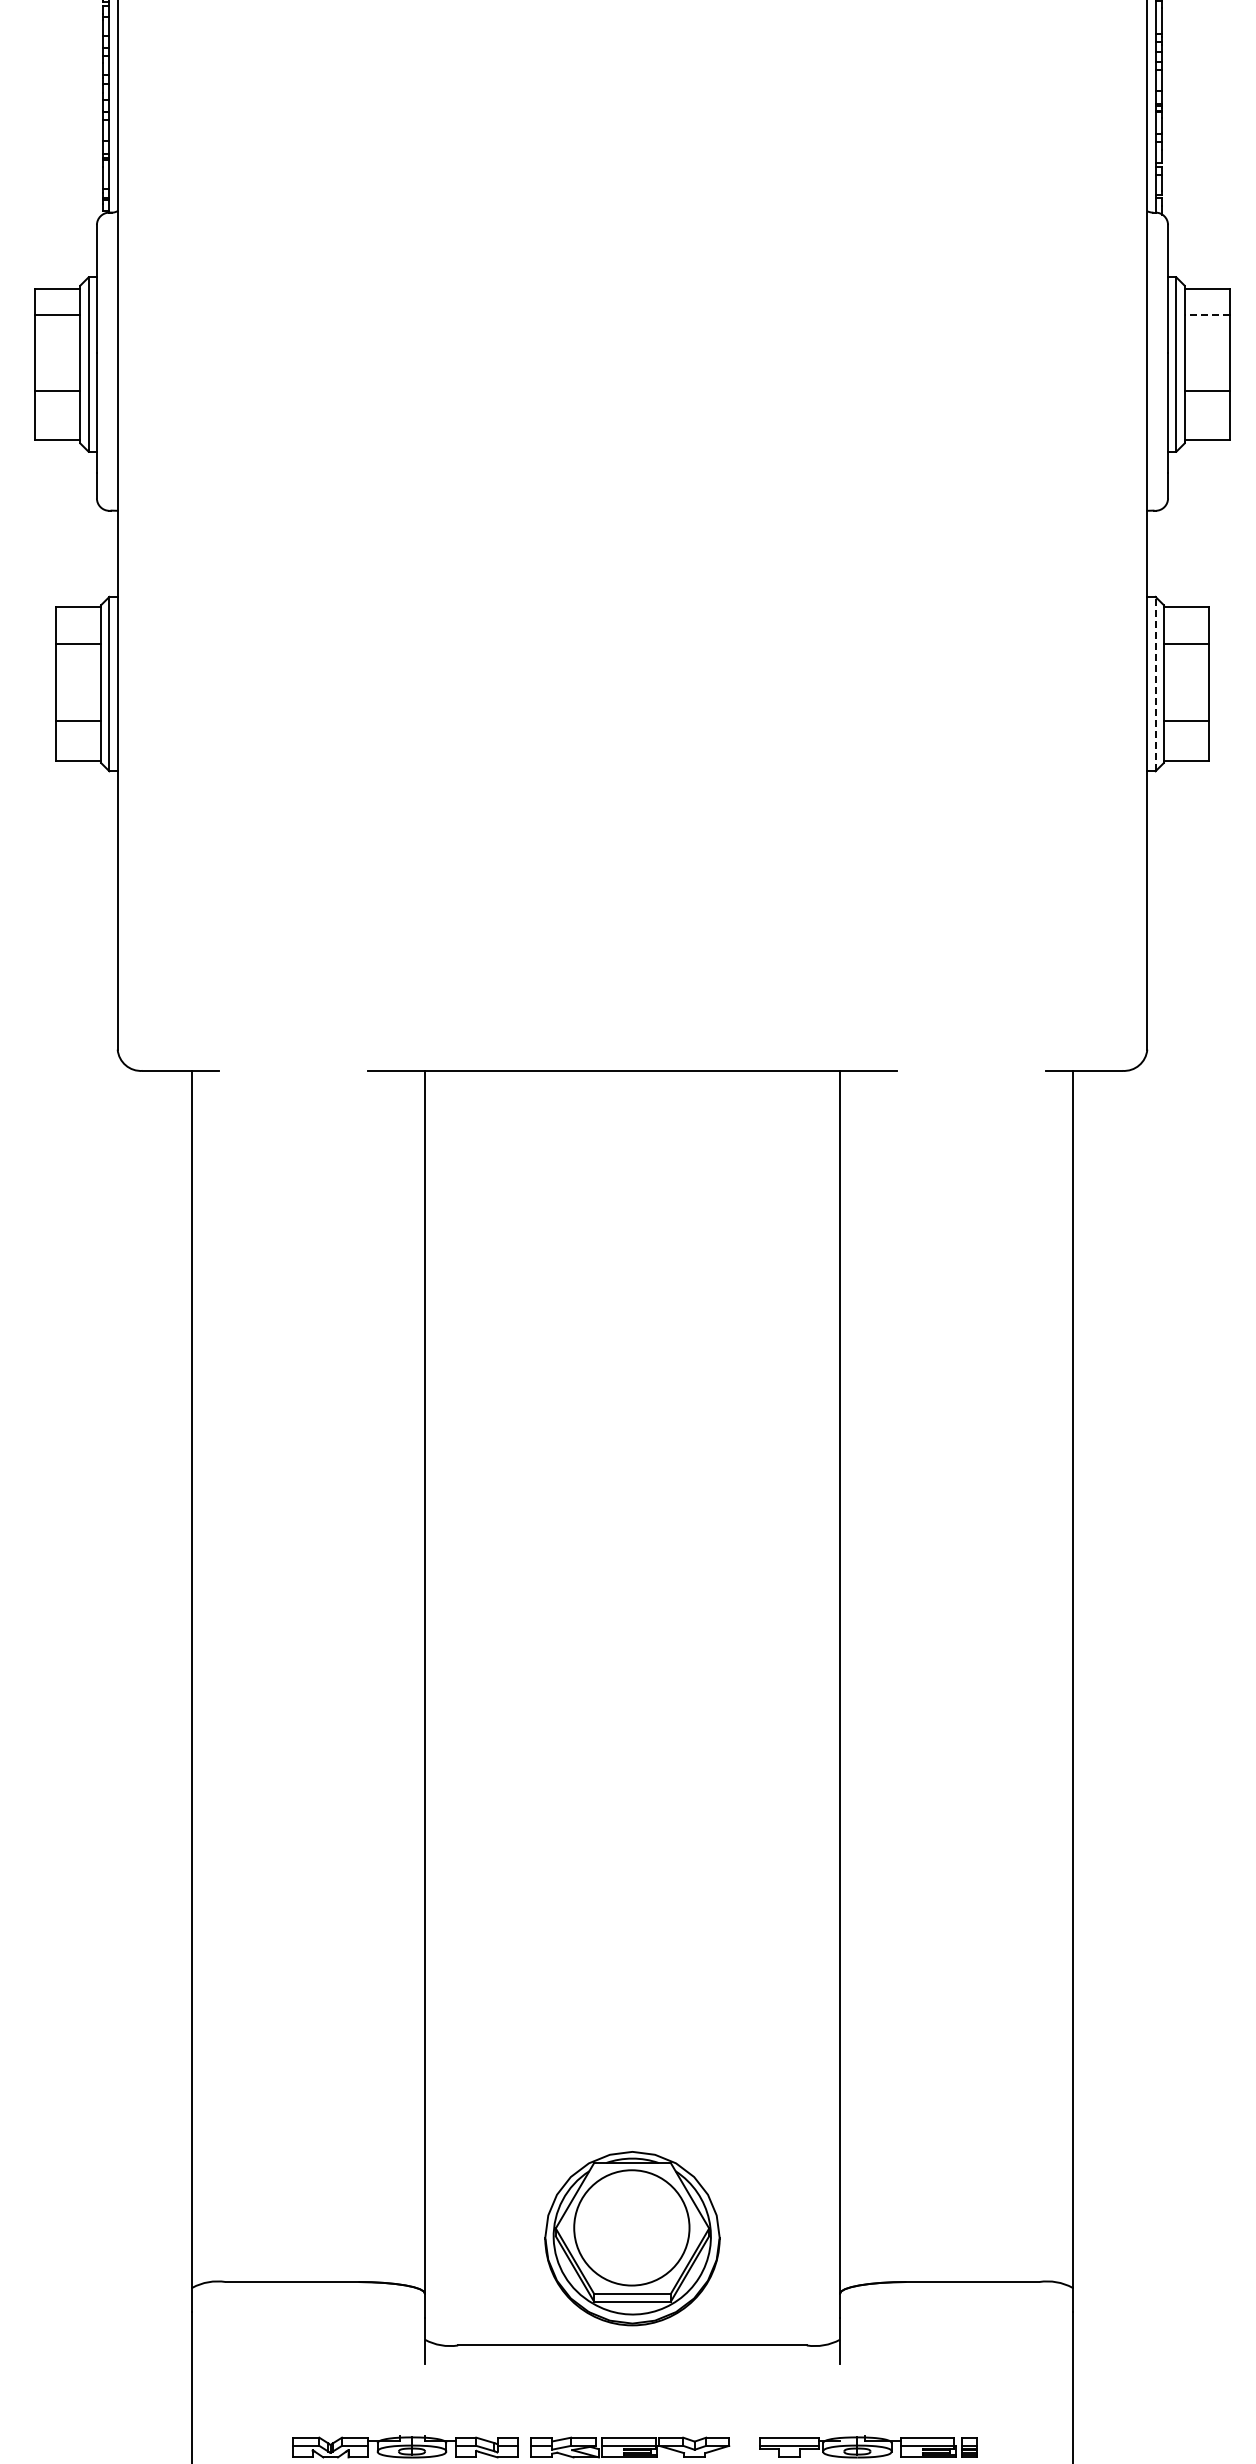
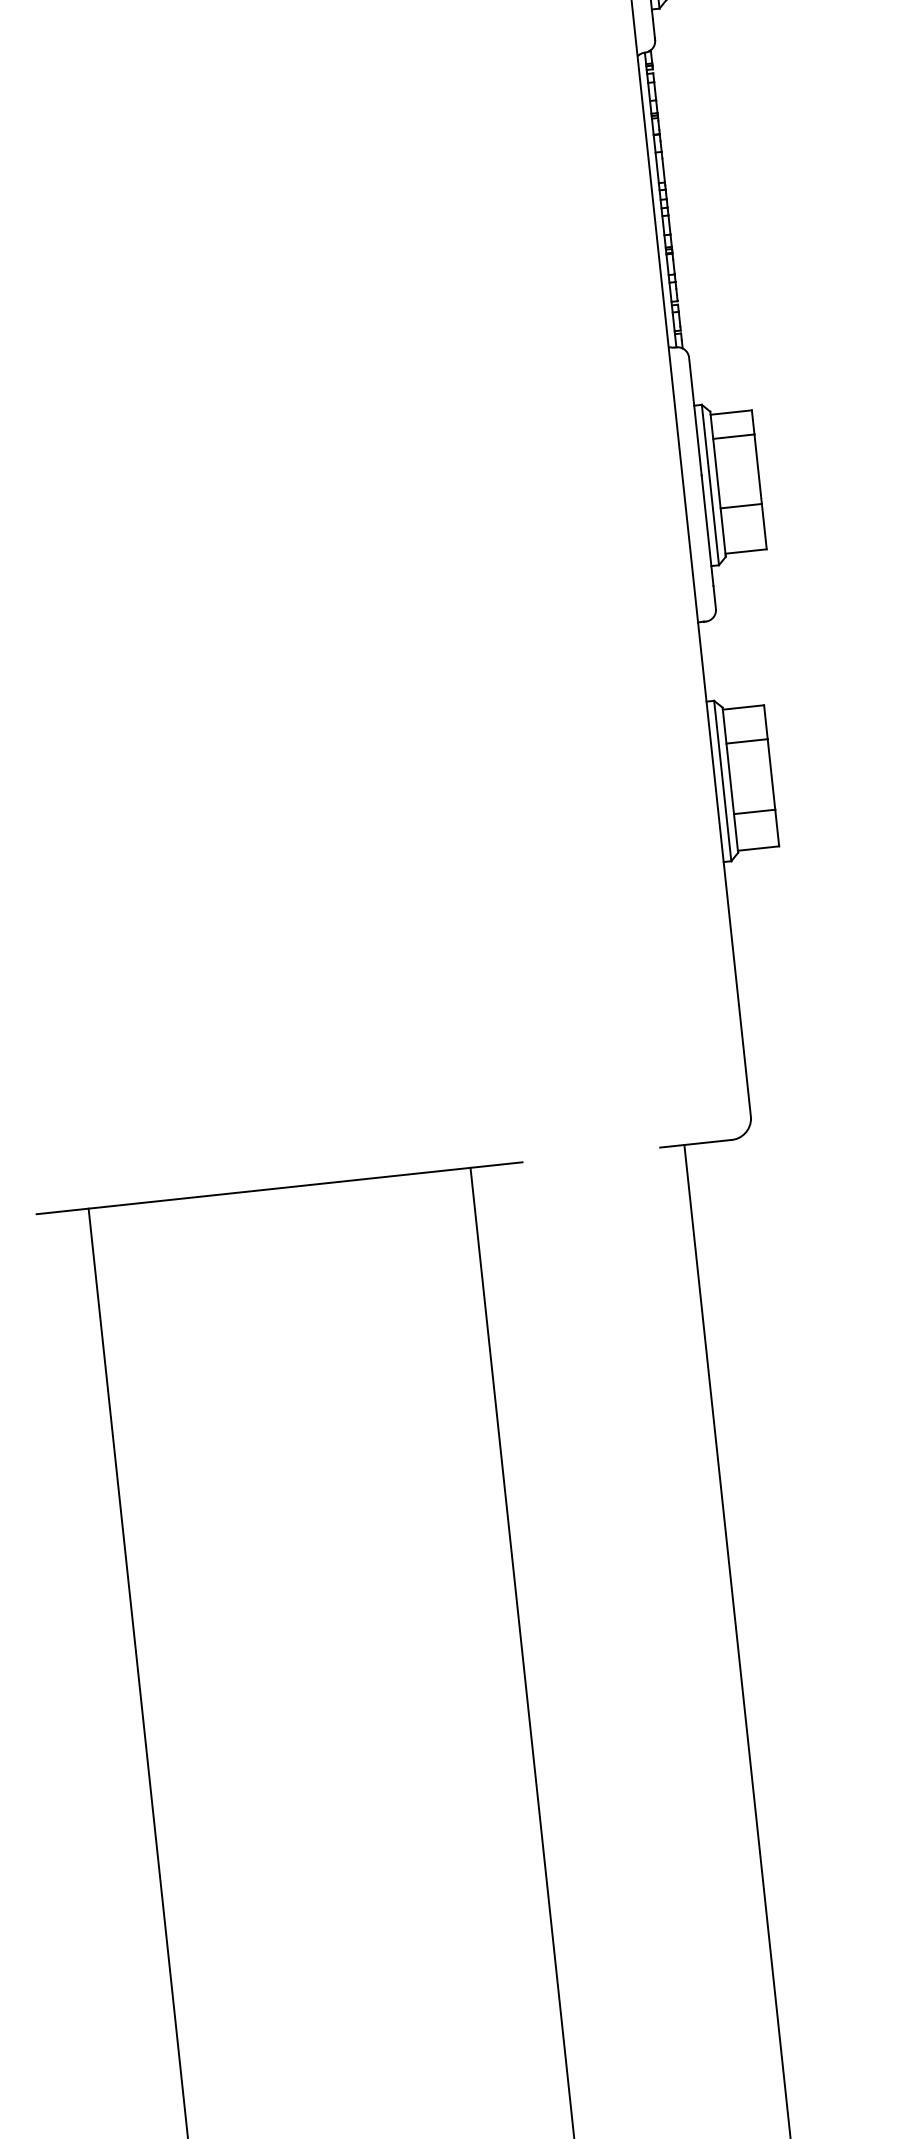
line: (1206, 315) -> (733, 436), dashed -> solid
line: (1155, 683) -> (722, 780), dashed -> solid

